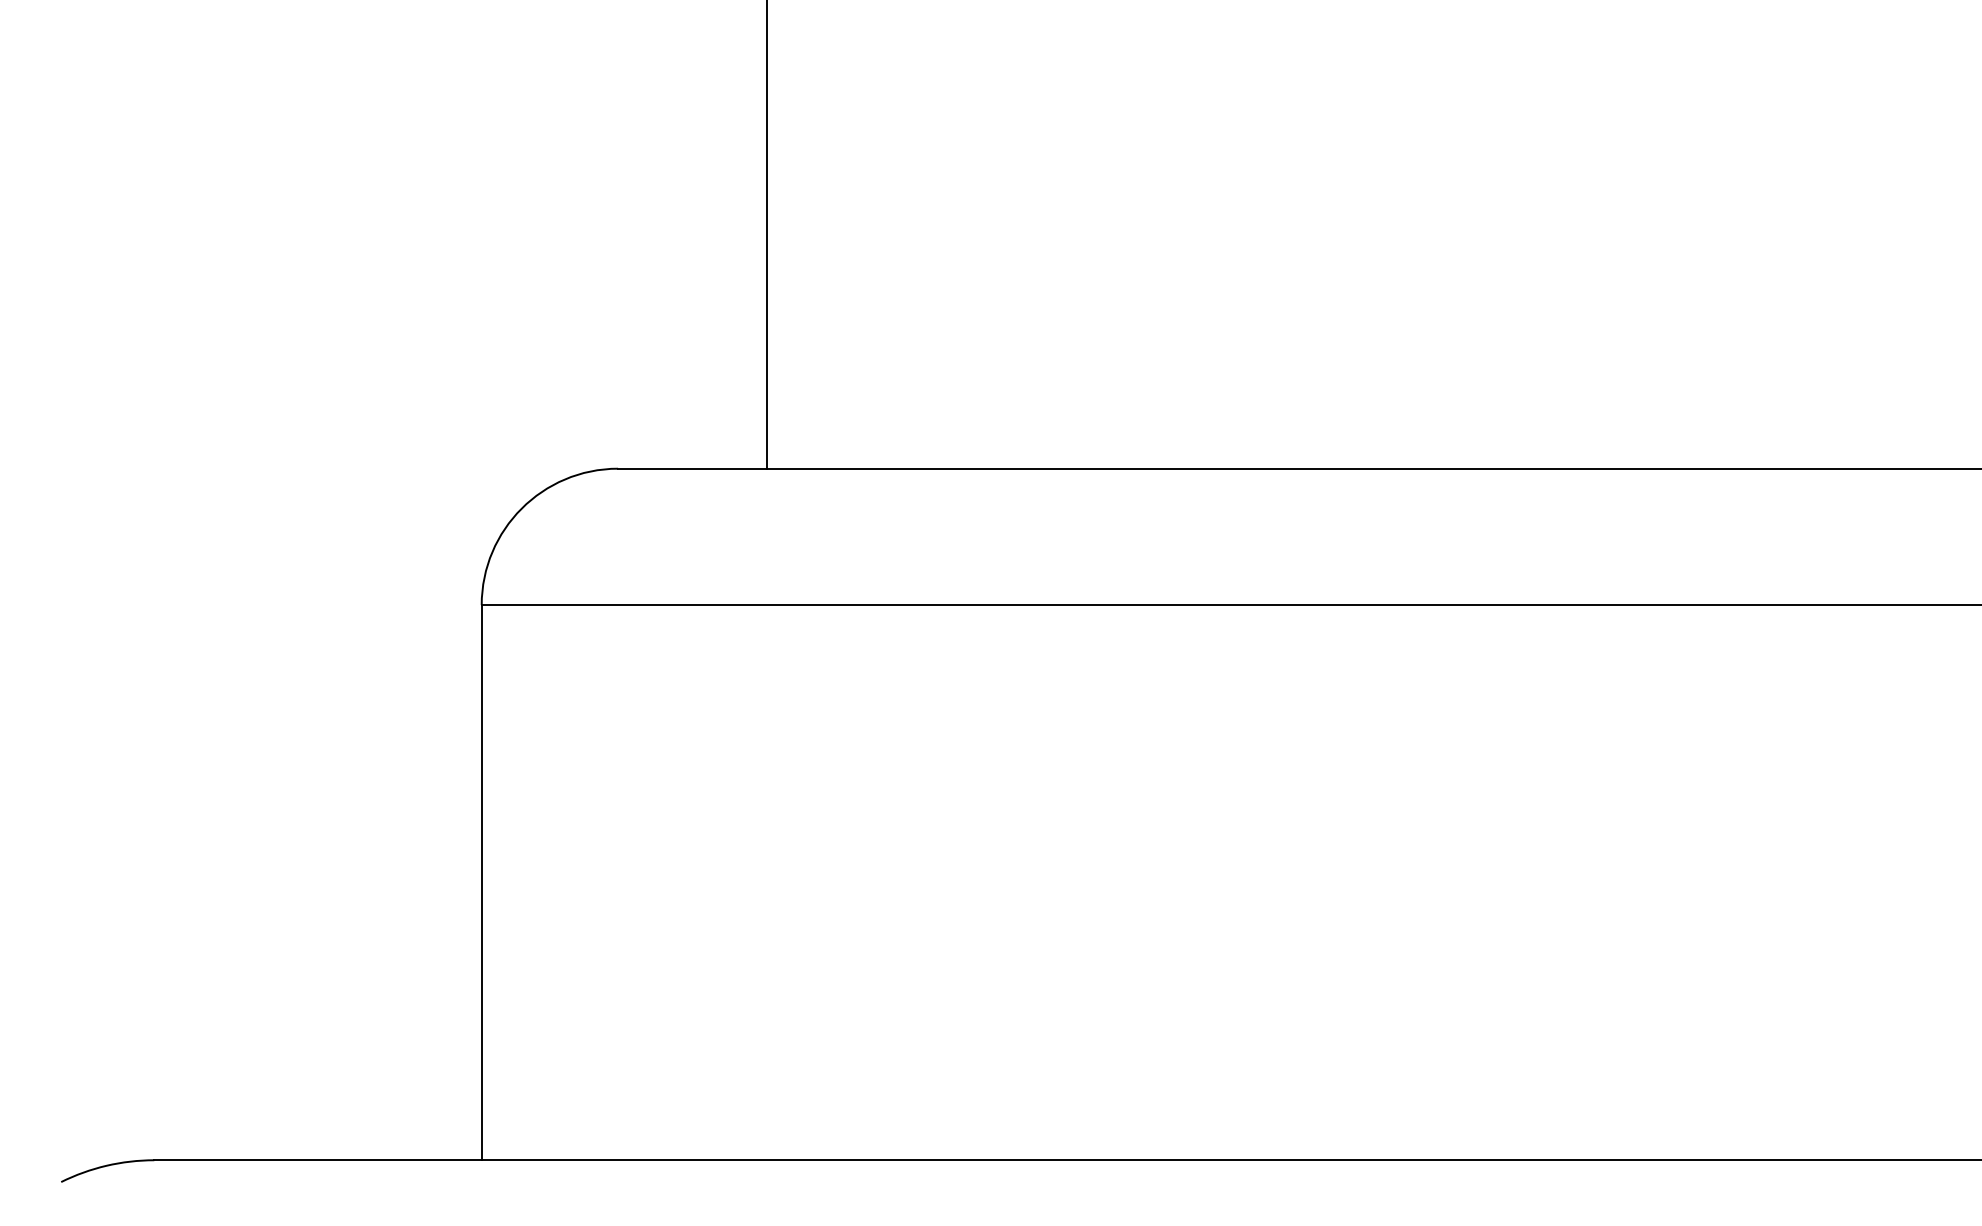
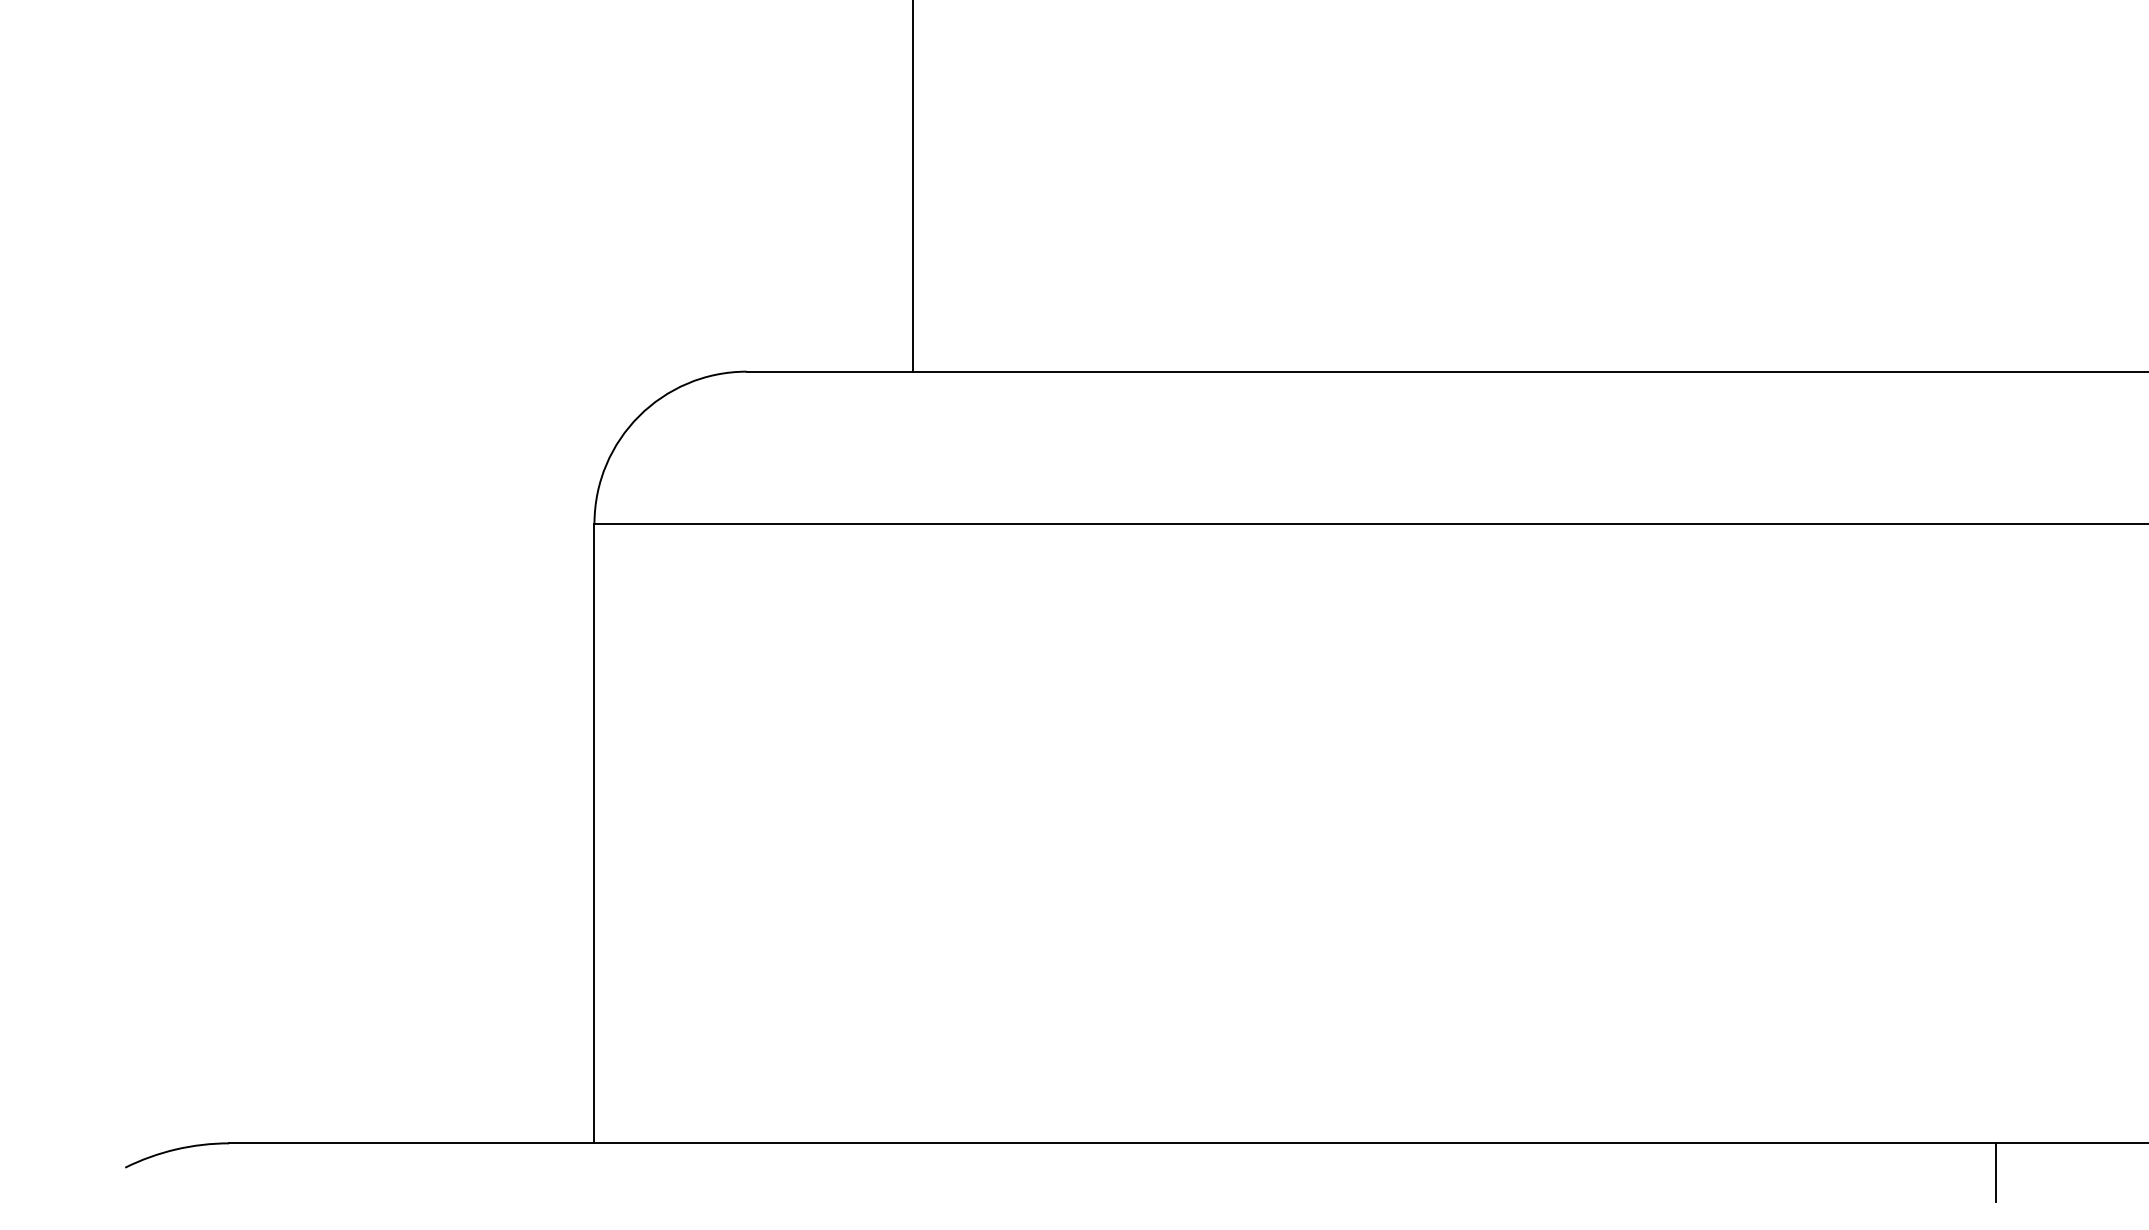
line: (1737, 1186) -> (1995, 1172), added

